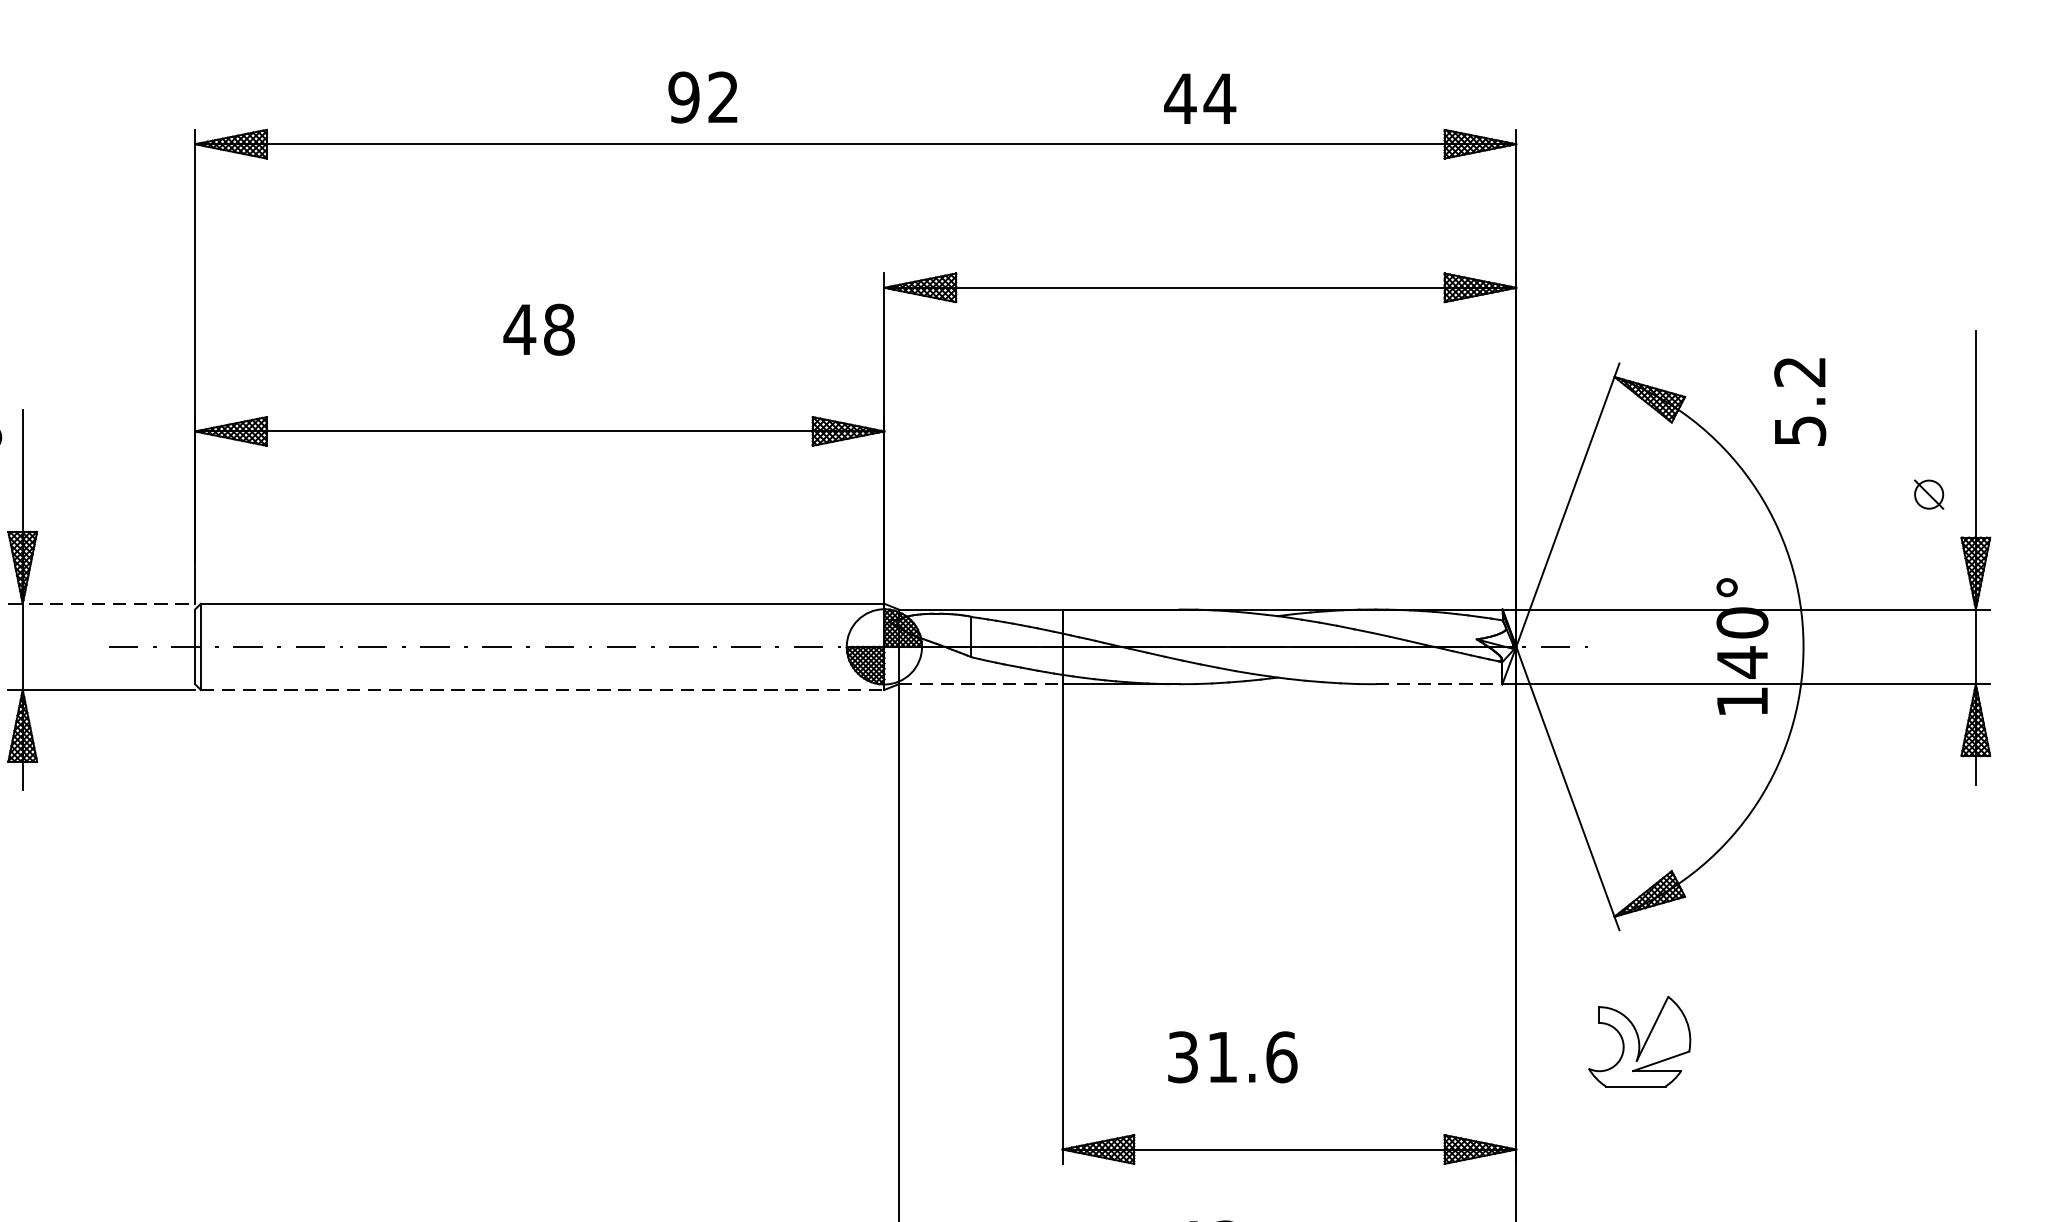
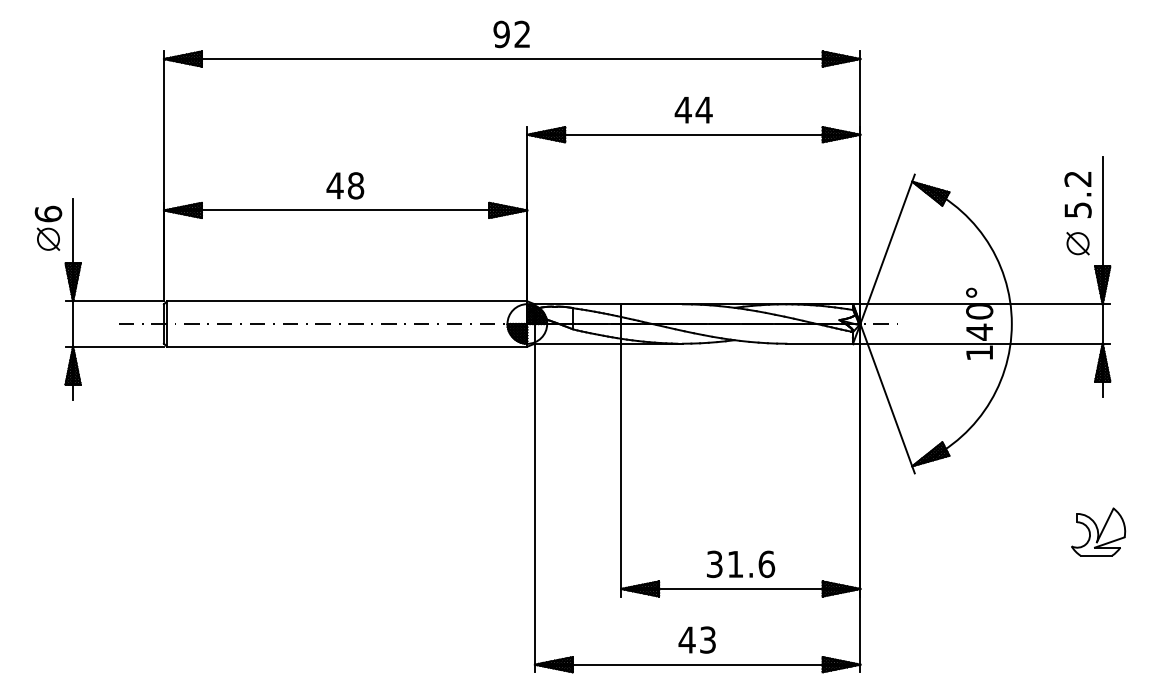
text: (702, 97) -> (511, 34), moved
text: (1199, 99) -> (693, 110), moved
text: (539, 329) -> (345, 185), moved
text: (1799, 401) -> (1077, 194), moved
part: (1928, 494) -> (1077, 243), size x1.43
line: (103, 604) -> (115, 301), dashed -> solid
line: (981, 683) -> (578, 343), dashed -> solid
line: (1440, 683) -> (820, 343), dashed -> solid
line: (543, 689) -> (347, 346), dashed -> solid
part: (1639, 1040) -> (1098, 531), moved
text: (1233, 1057) -> (741, 564), moved

